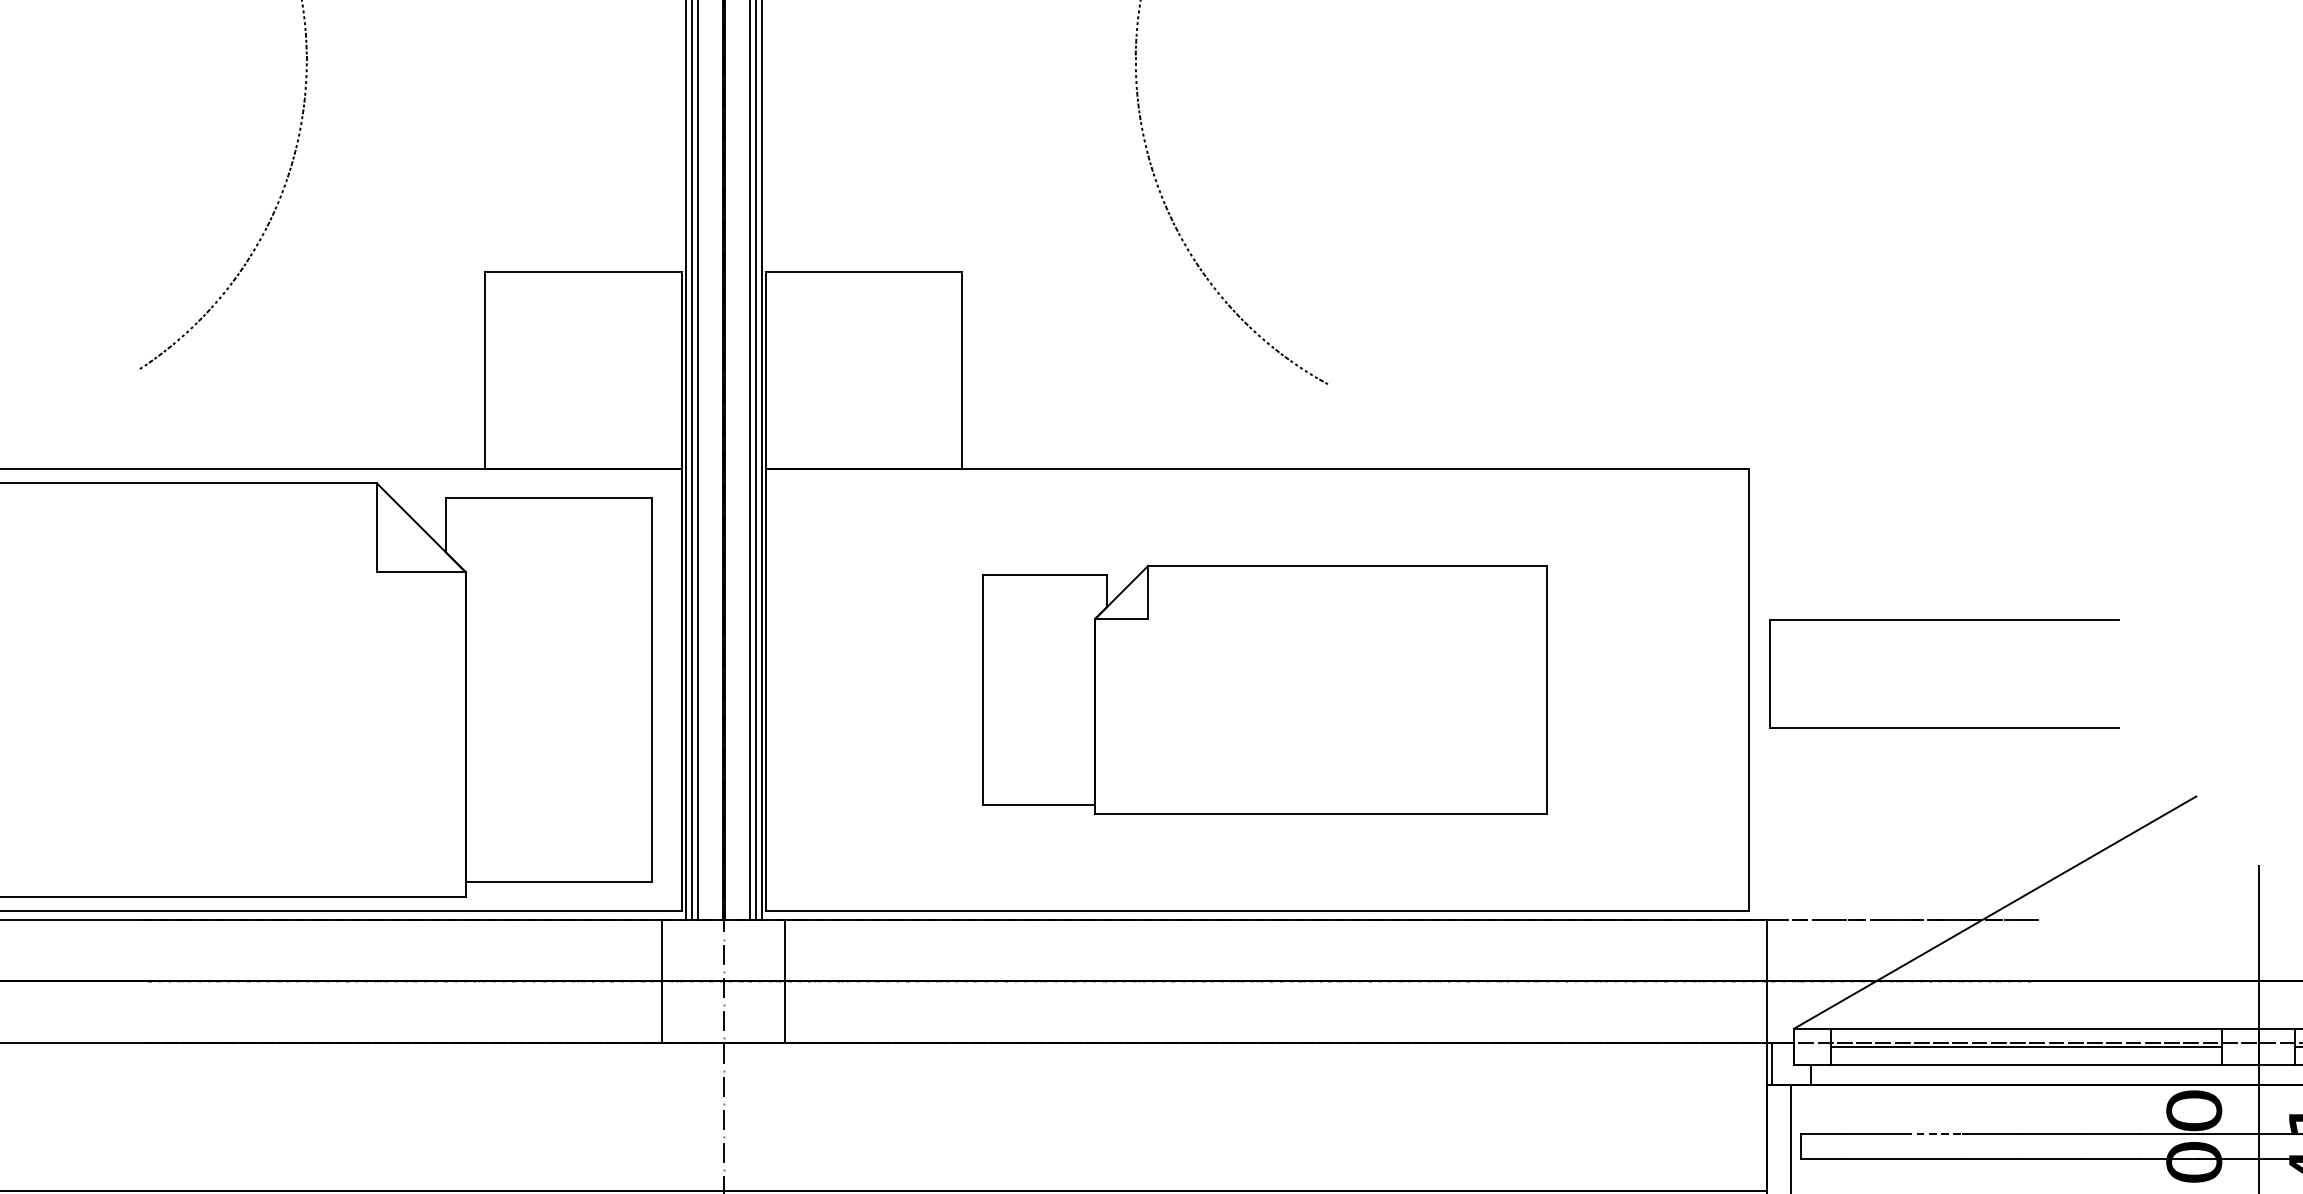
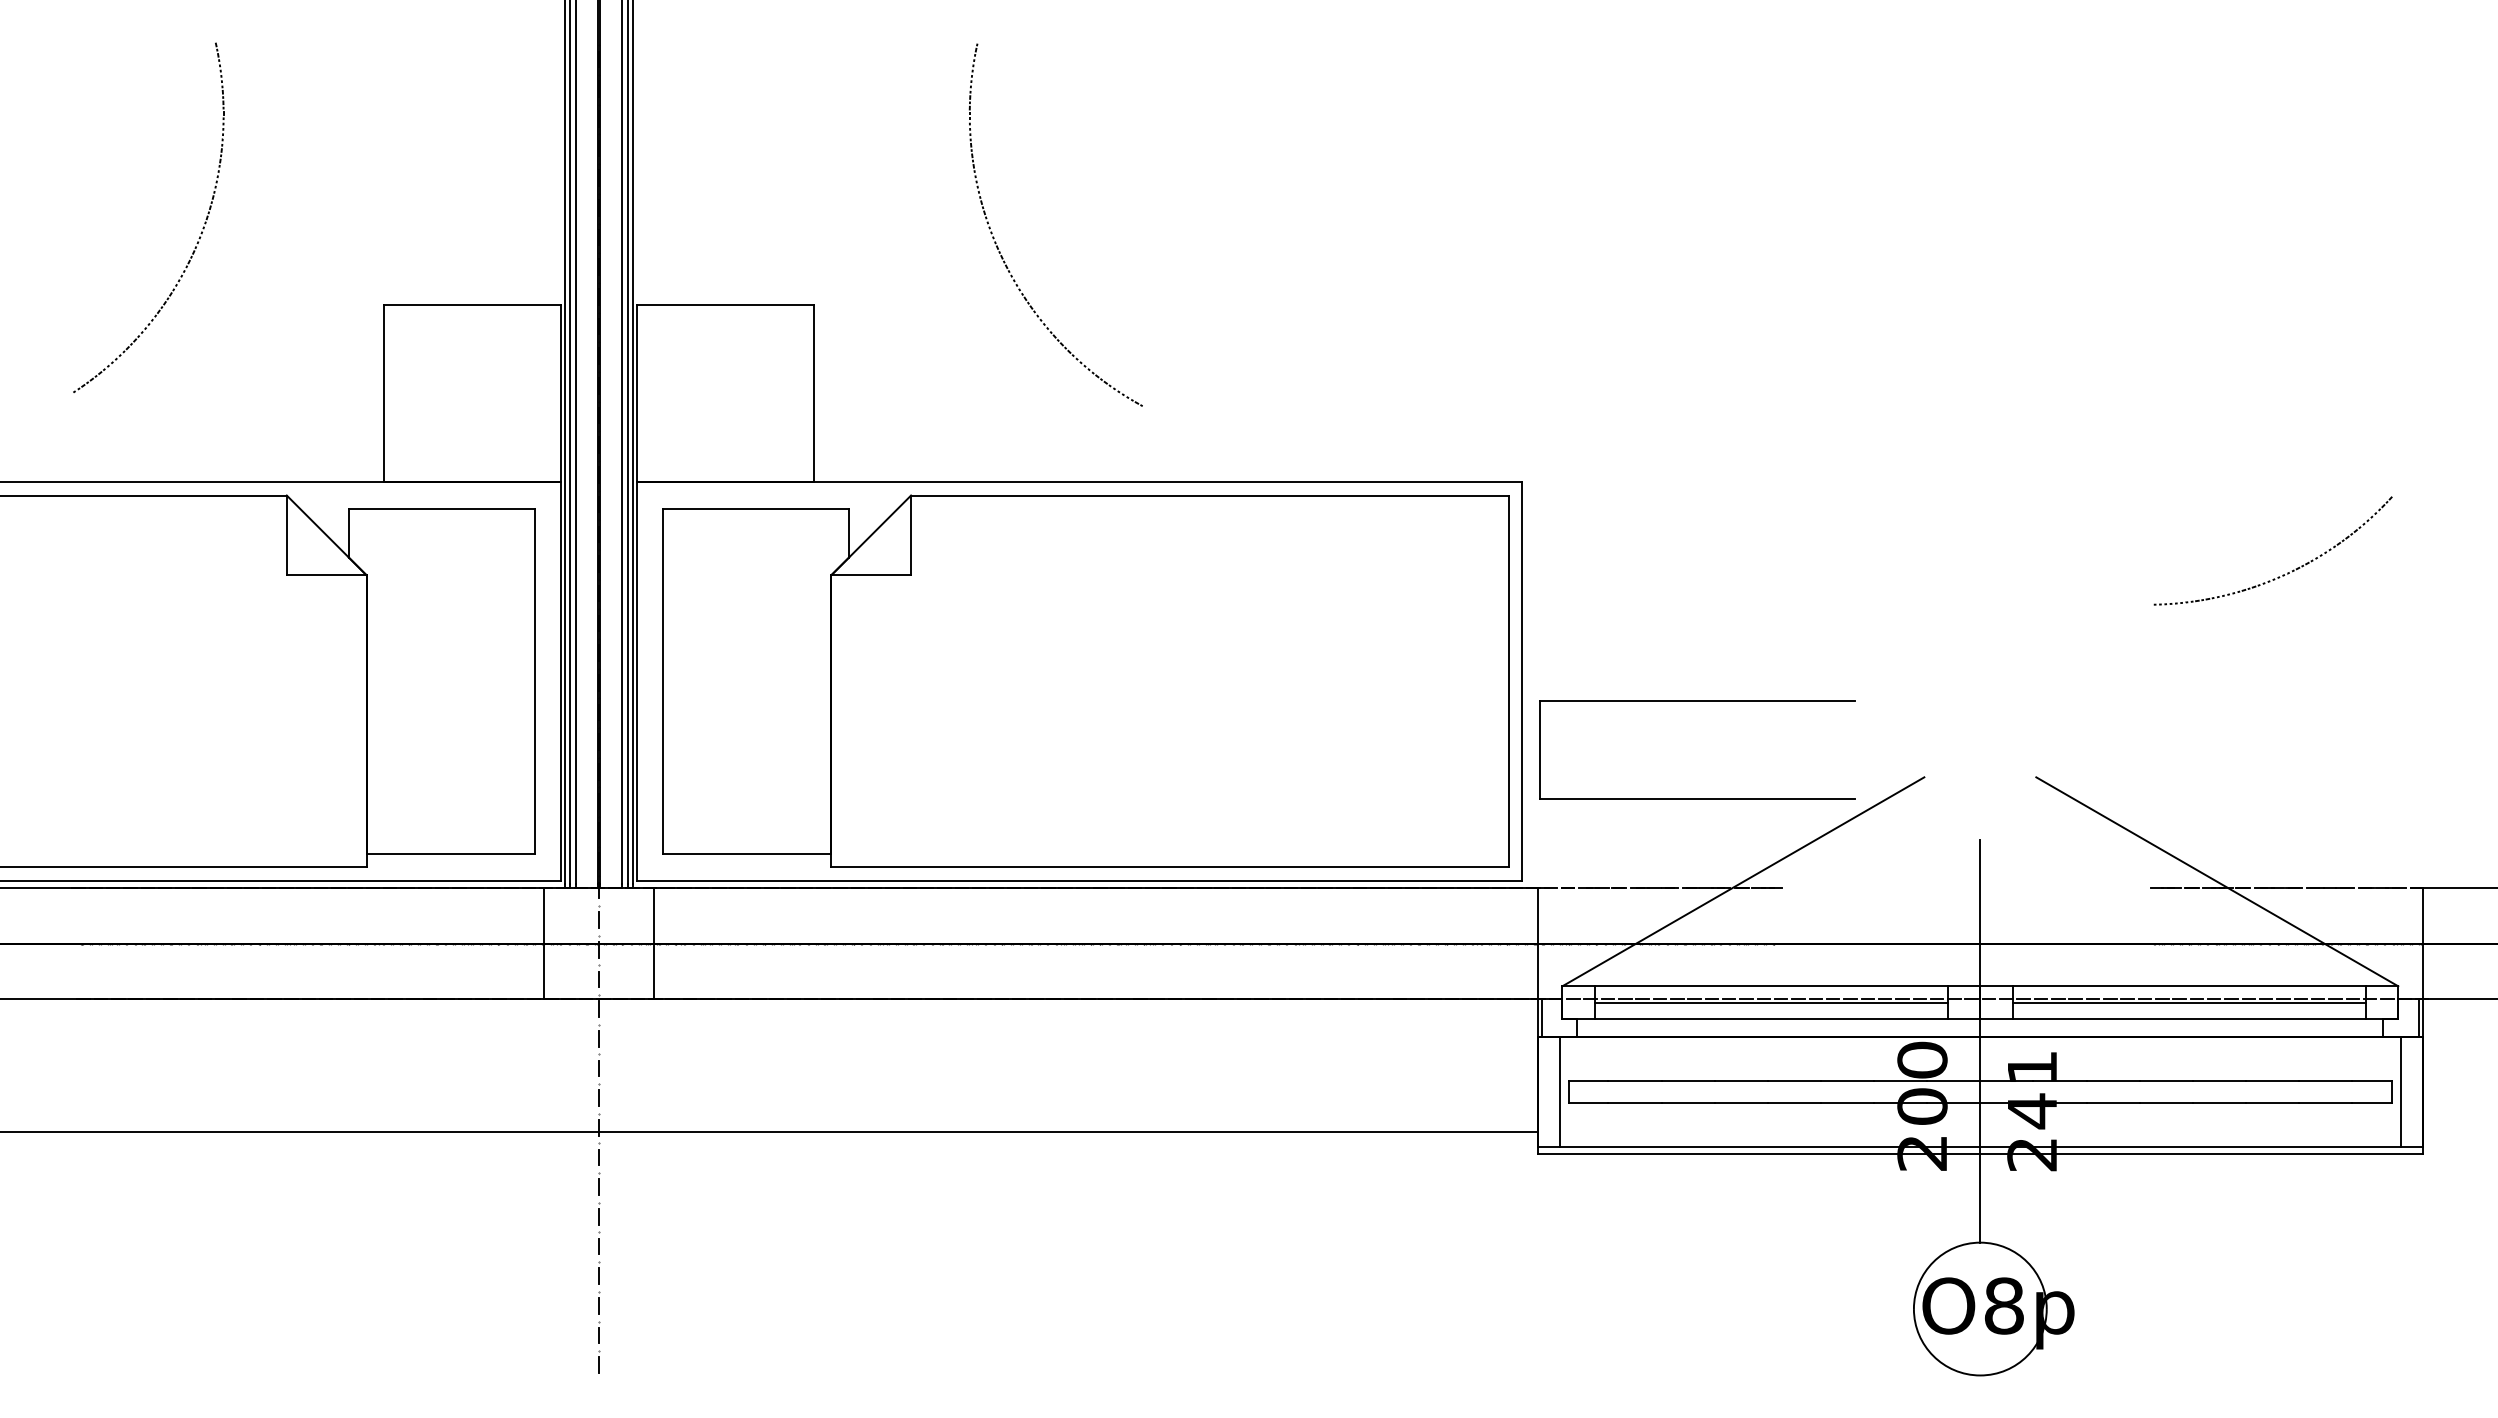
part: (1944, 620) -> (1697, 701), moved
part: (1264, 688) -> (1085, 680), size x1.67
line: (1934, 1134) -> (1688, 1081), dashed -> solid

